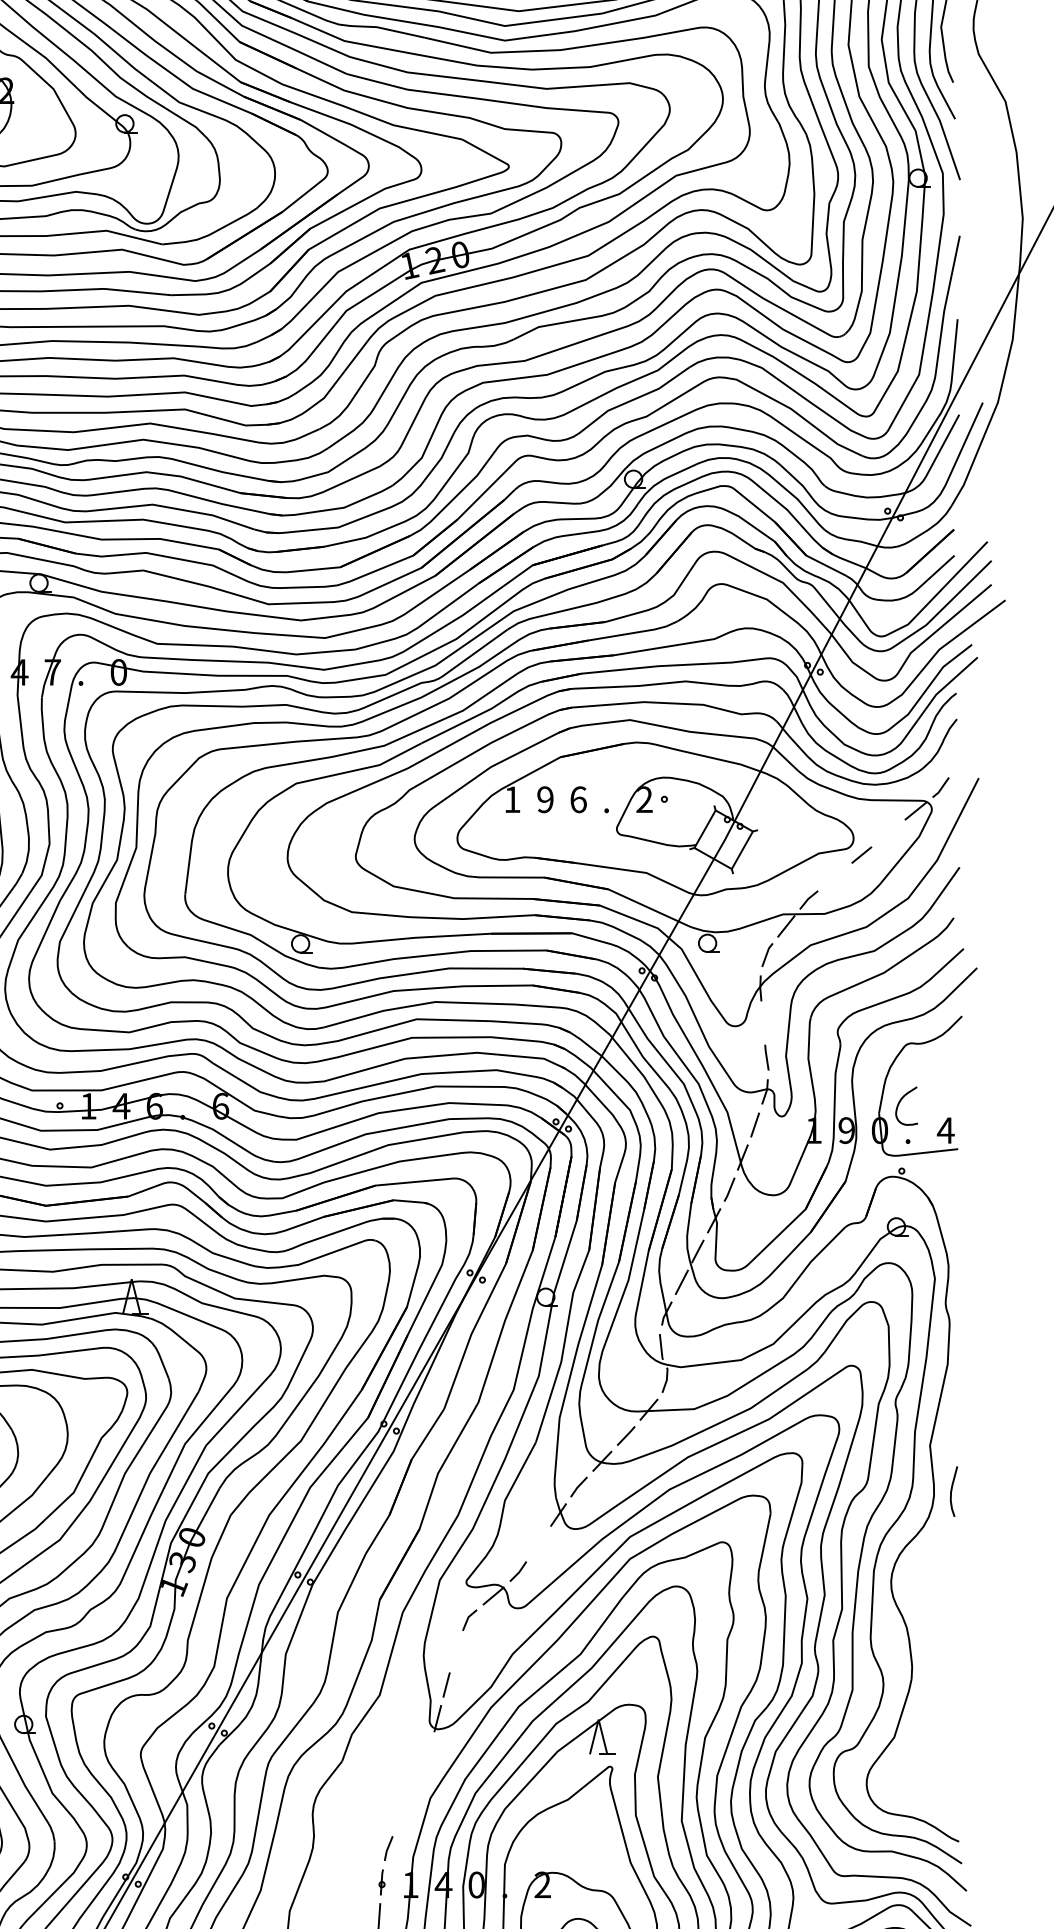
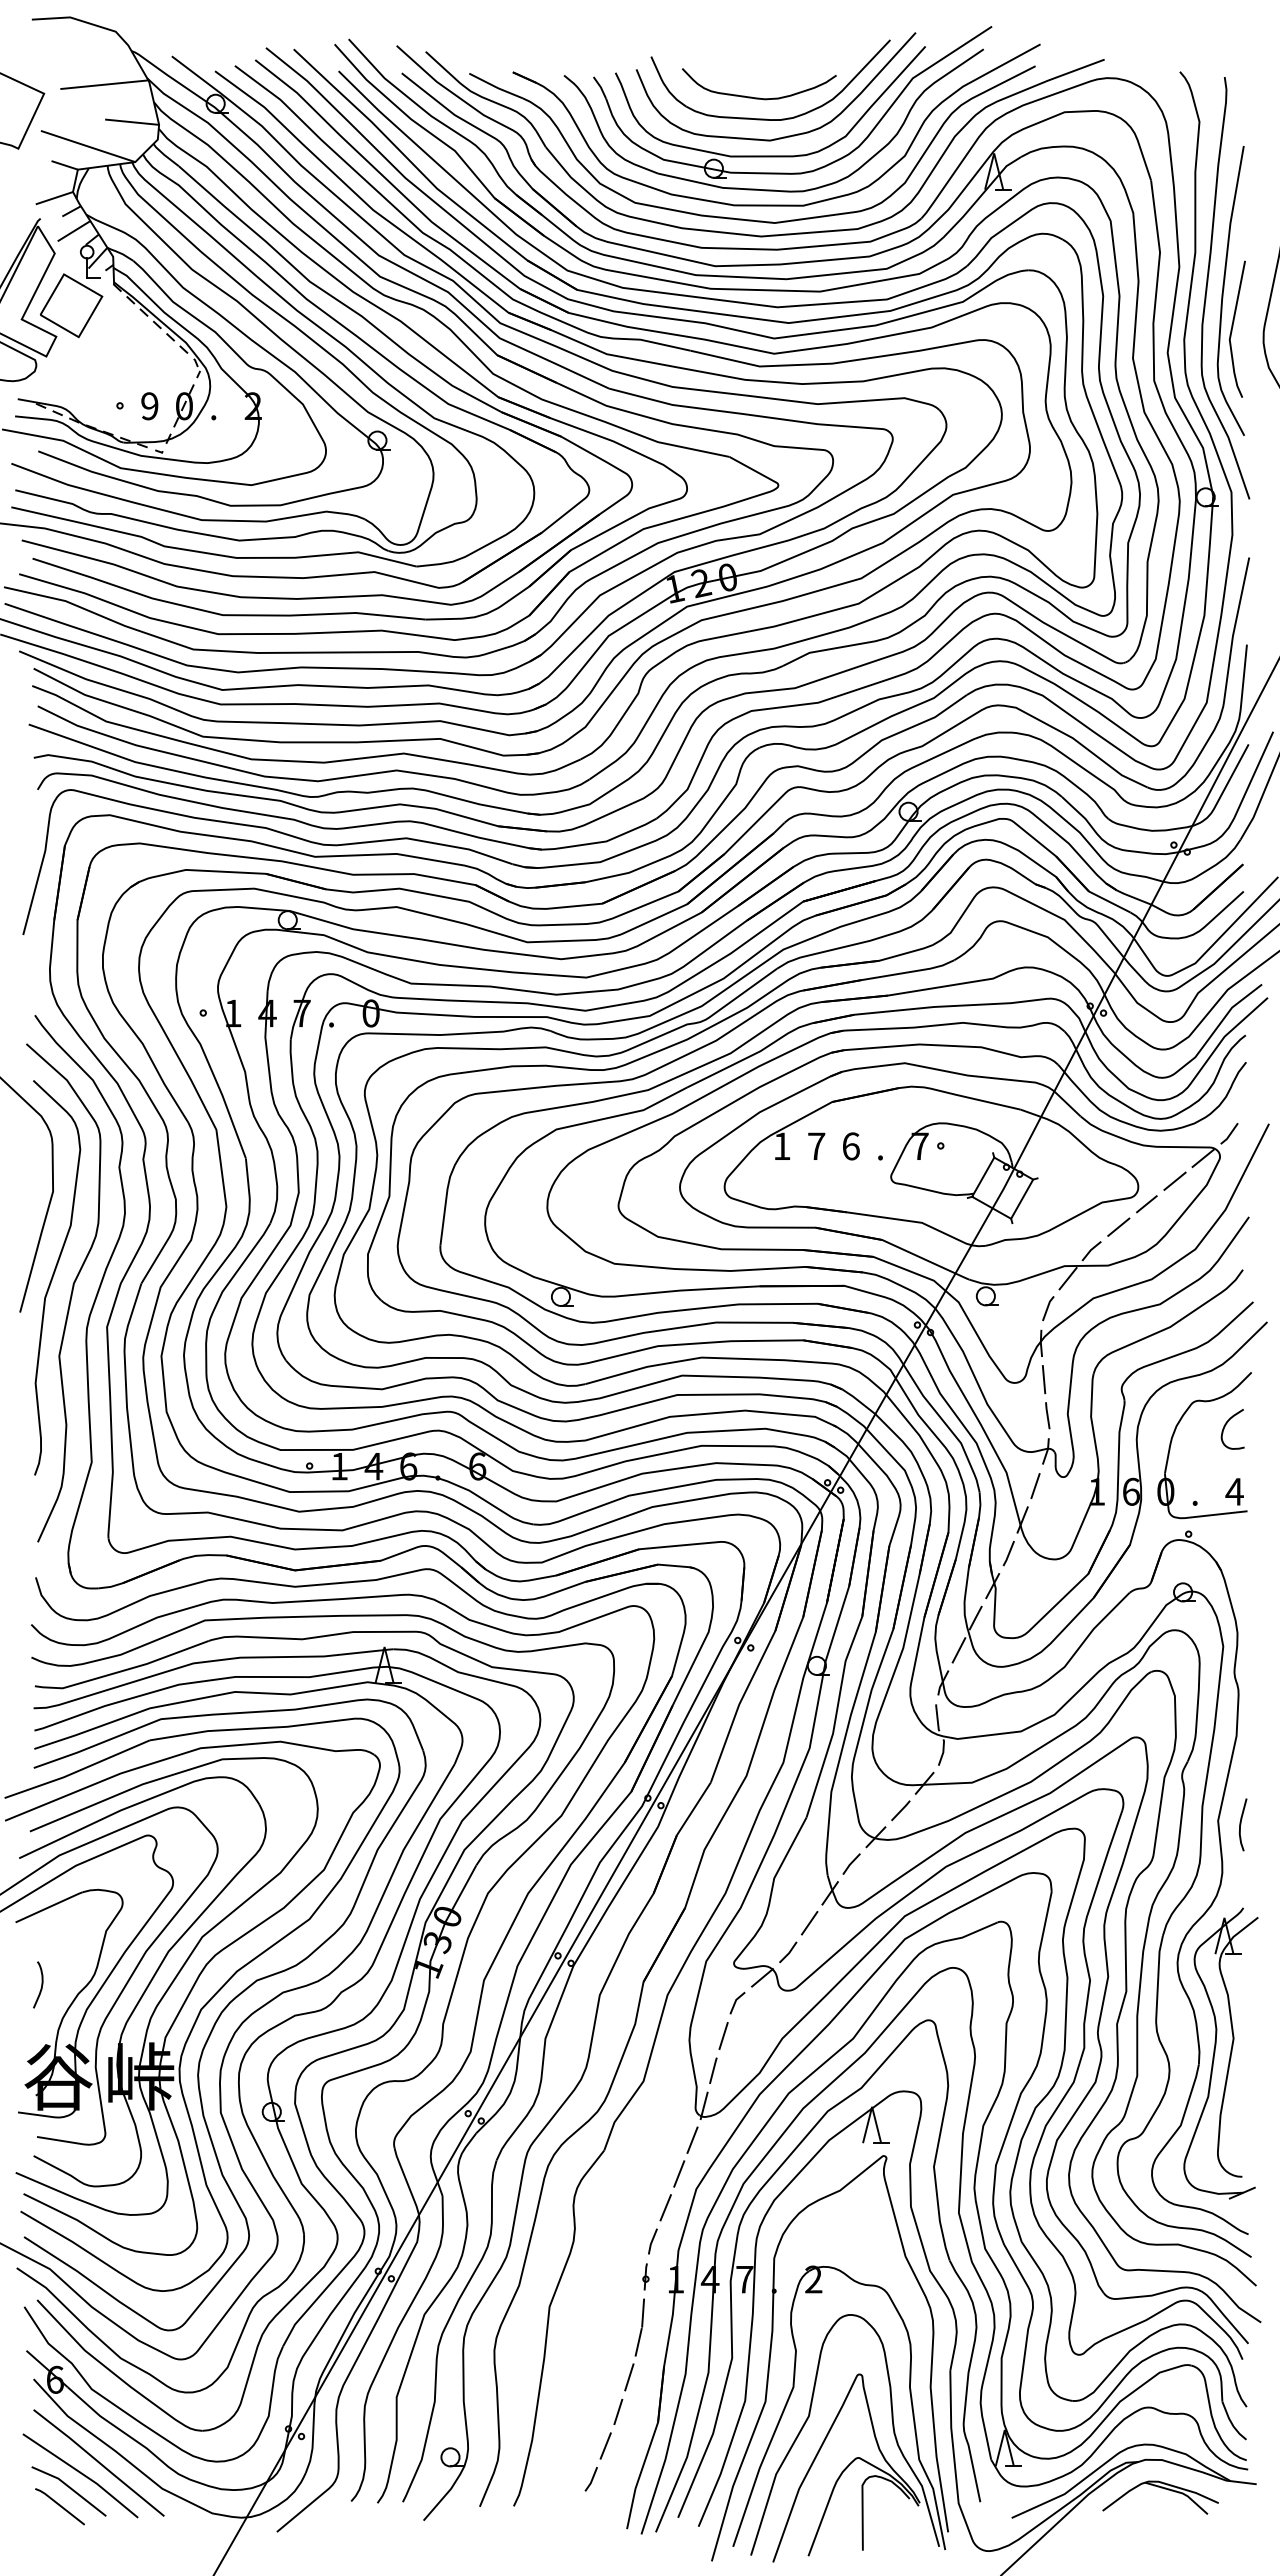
text: (644, 798) -> (919, 1145), 2 -> 7
text: (545, 799) -> (816, 1146), 9 -> 7
line: (888, 832) -> (1174, 1180), added
line: (834, 876) -> (1118, 1226), added
line: (762, 1022) -> (1043, 1379), added
curve: (900, 1102) -> (1226, 1425), moved
text: (846, 1130) -> (1130, 1491), 9 -> 6
curve: (952, 1491) -> (1241, 1824), moved
line: (538, 1543) -> (809, 1923), added
line: (456, 1652) -> (723, 2036), added
part: (932, 1668) -> (1220, 2053), added
line: (426, 1750) -> (692, 2139), added
line: (414, 1783) -> (679, 2173), added
line: (400, 1815) -> (665, 2207), added
text: (476, 1884) -> (744, 2279), 0 -> 7

